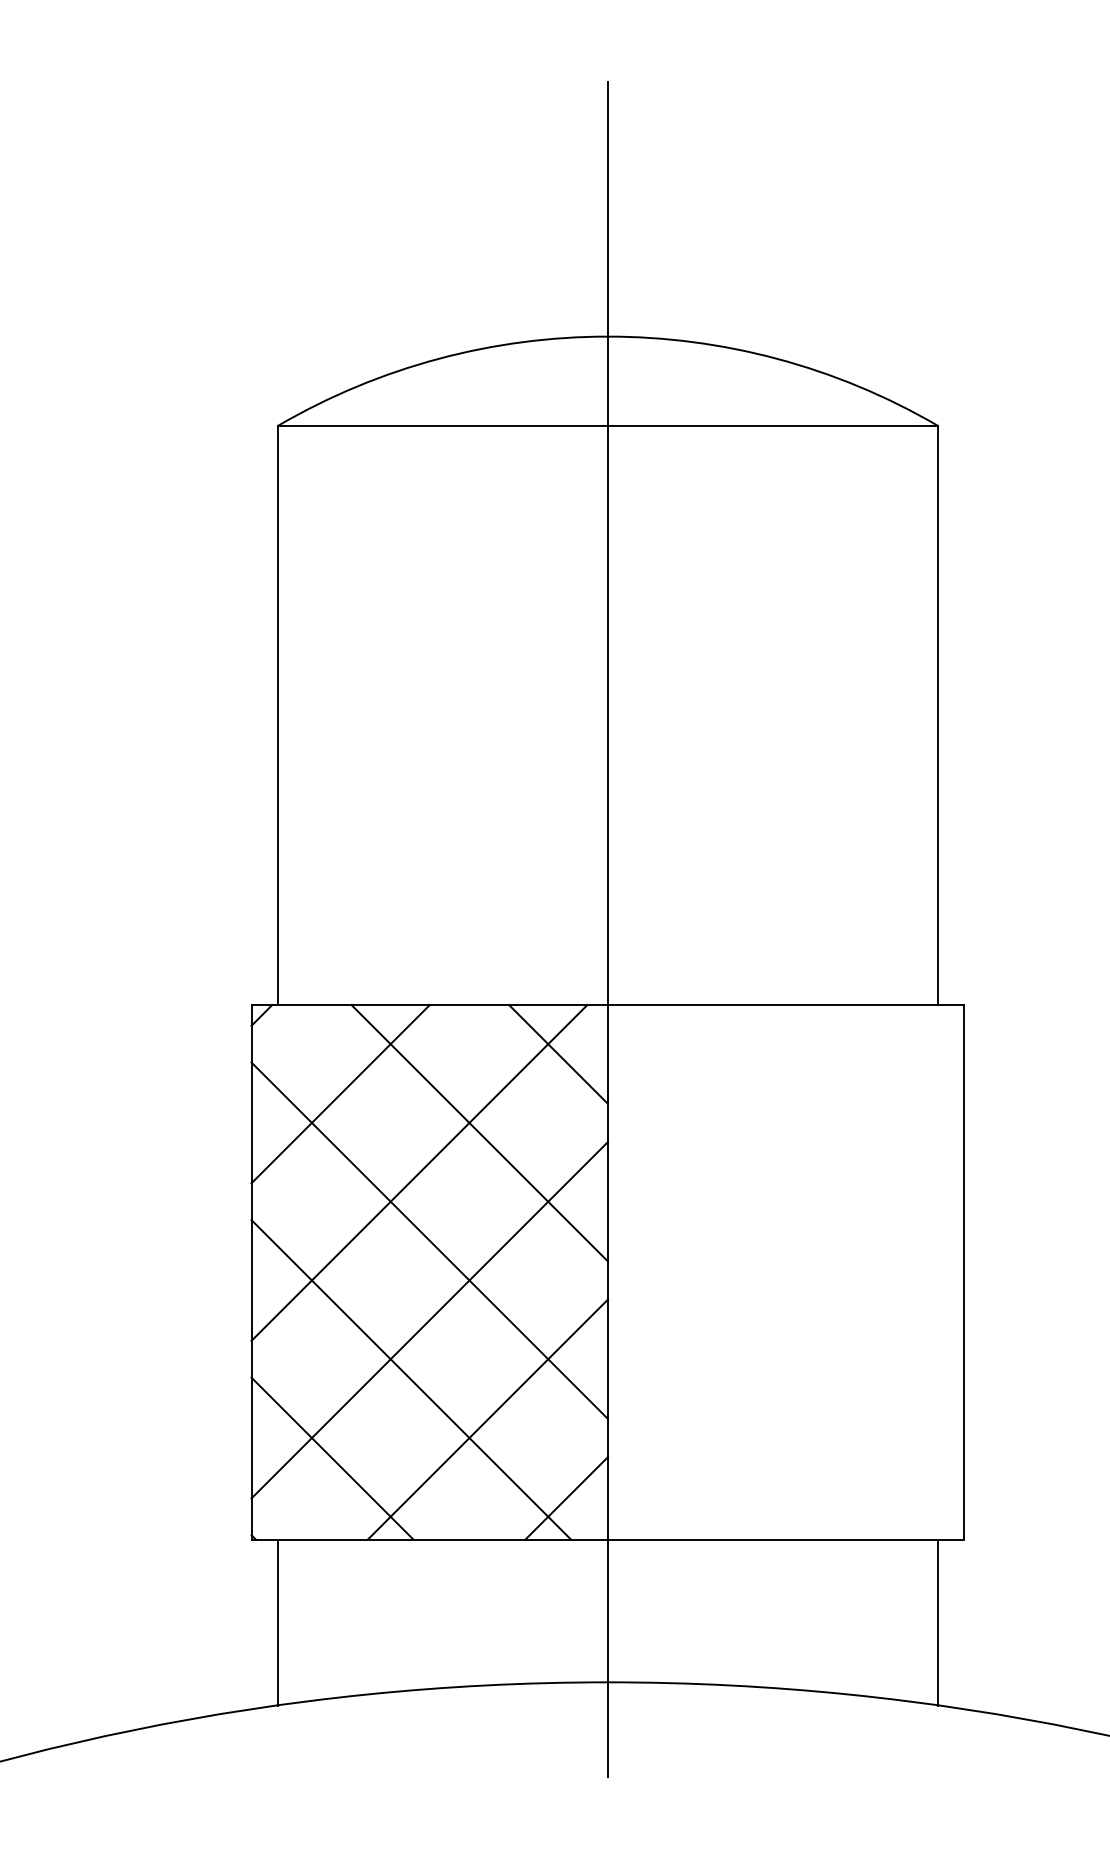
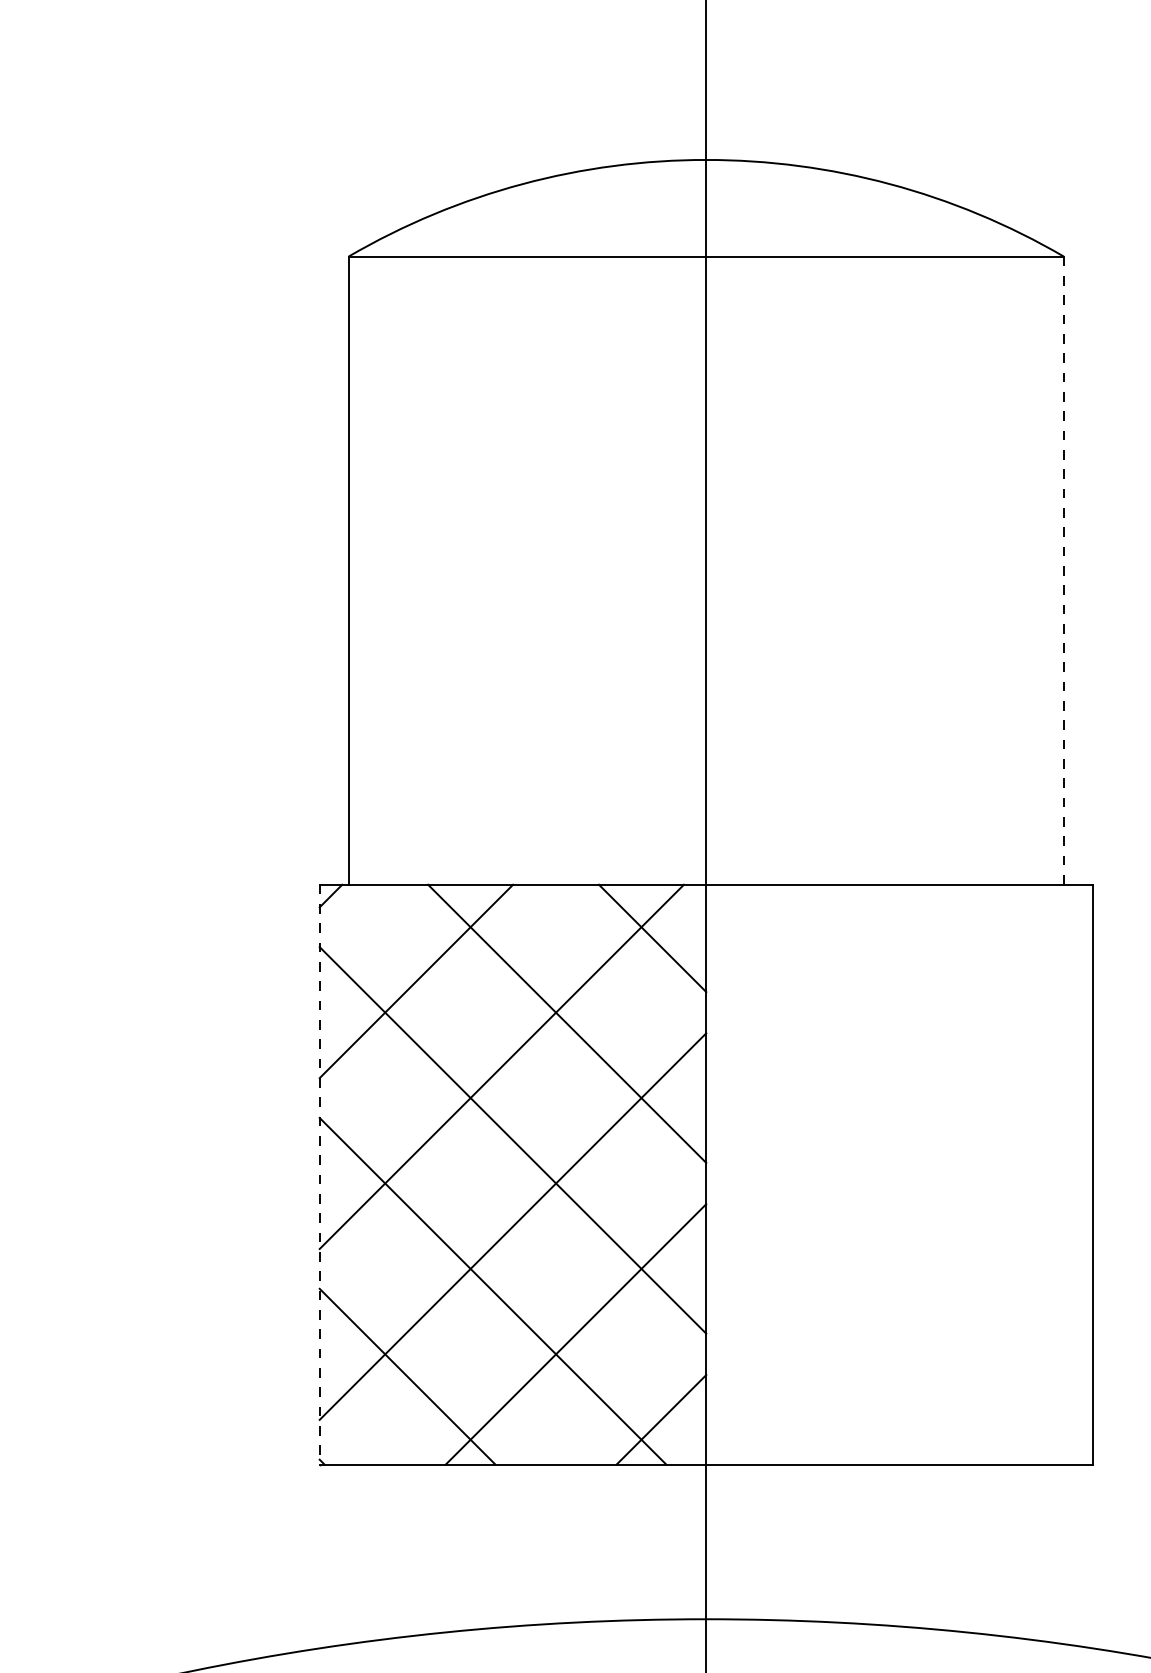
line: (937, 715) -> (1063, 570), solid -> dashed
line: (251, 1272) -> (319, 1174), solid -> dashed
line: (278, 1622) -> (348, 1554), removed
line: (937, 1622) -> (1063, 1554), removed

